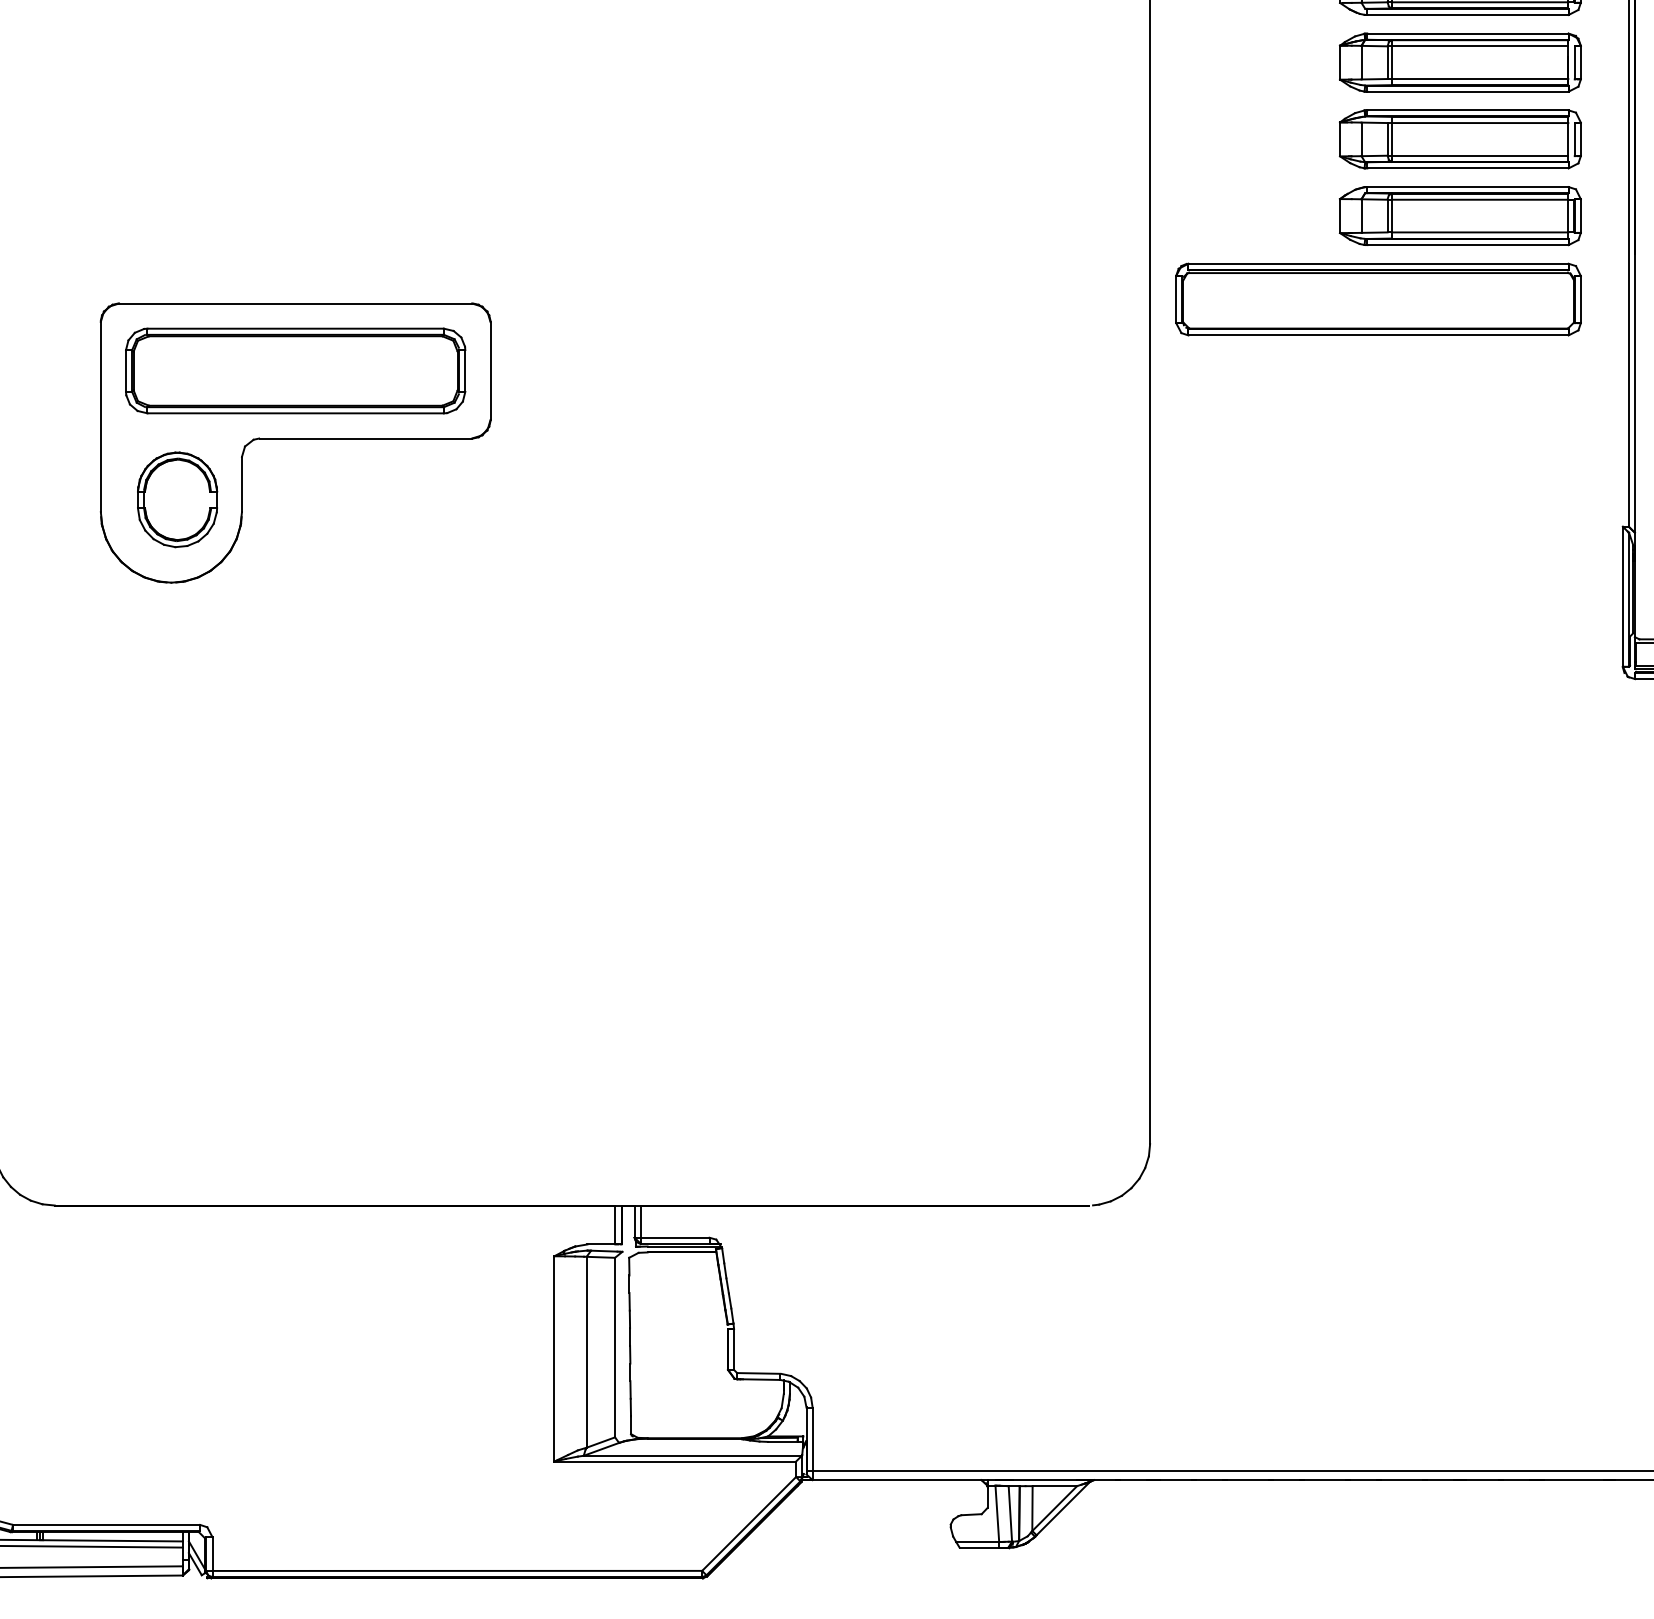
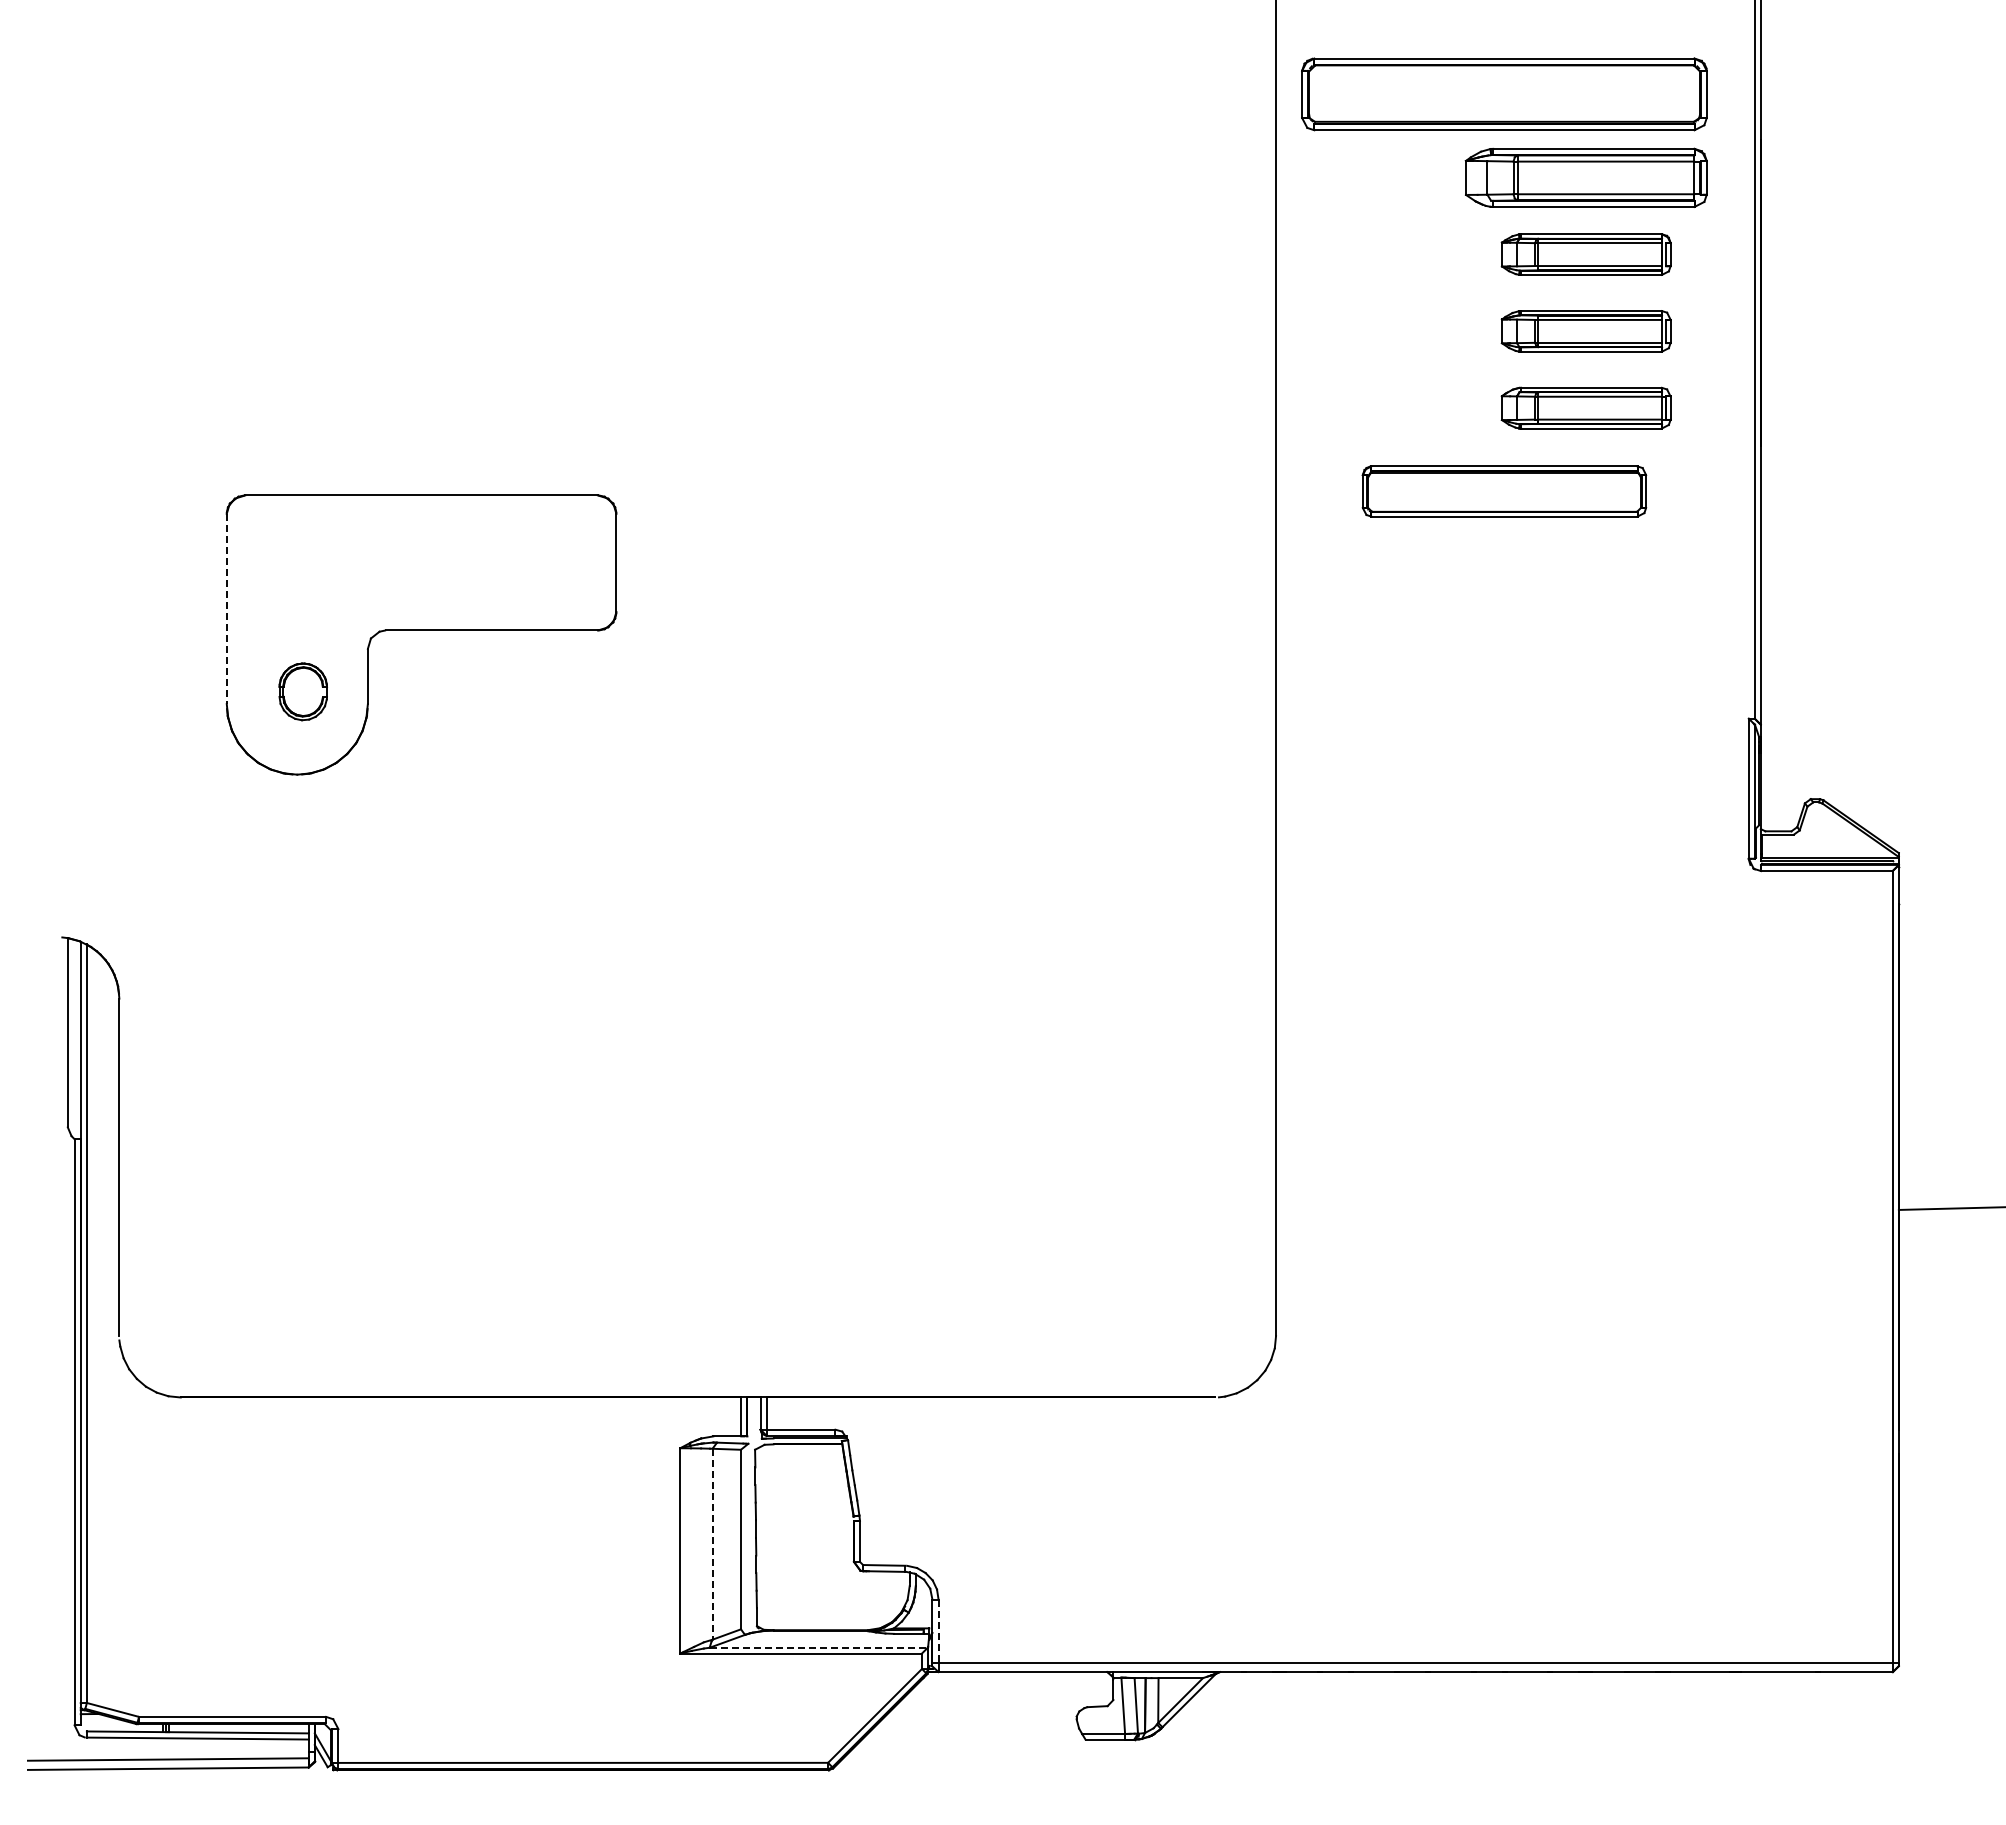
part: (1459, 62) -> (1585, 254), size x0.7
part: (1459, 139) -> (1585, 331), size x0.7
part: (1459, 216) -> (1585, 408), size x0.7
part: (1378, 299) -> (1504, 491), size x0.7
part: (295, 370) -> (421, 562), removed
line: (100, 417) -> (226, 609), solid -> dashed
part: (176, 499) -> (302, 691), size x0.6
line: (586, 1352) -> (712, 1544), solid -> dashed
line: (812, 1439) -> (938, 1631), solid -> dashed
line: (693, 1455) -> (819, 1647), solid -> dashed

